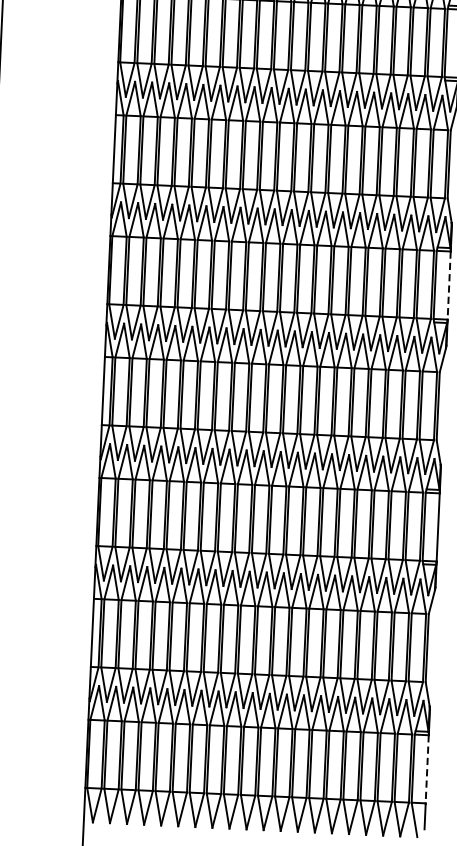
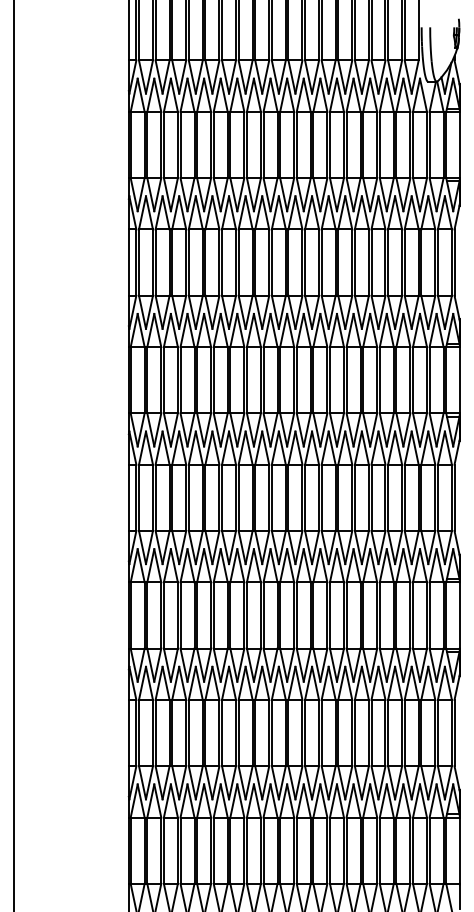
line: (448, 285) -> (459, 380), dashed -> solid
line: (426, 770) -> (459, 851), dashed -> solid

